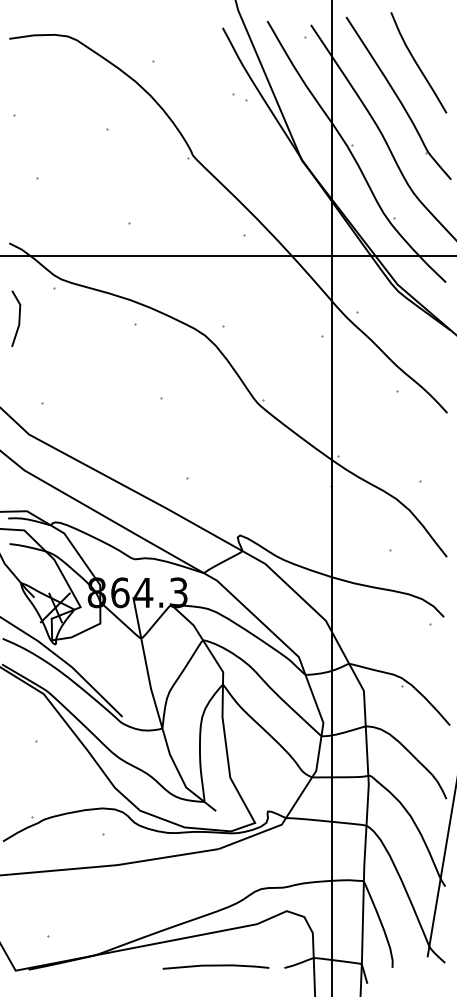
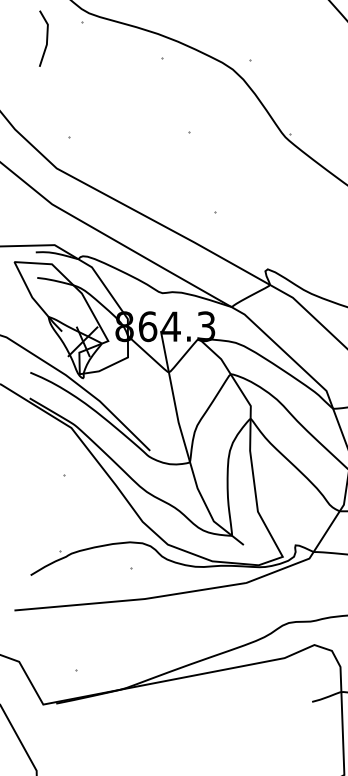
line: (18, 318) -> (46, 38), moved
line: (215, 966) -> (243, 700), removed

